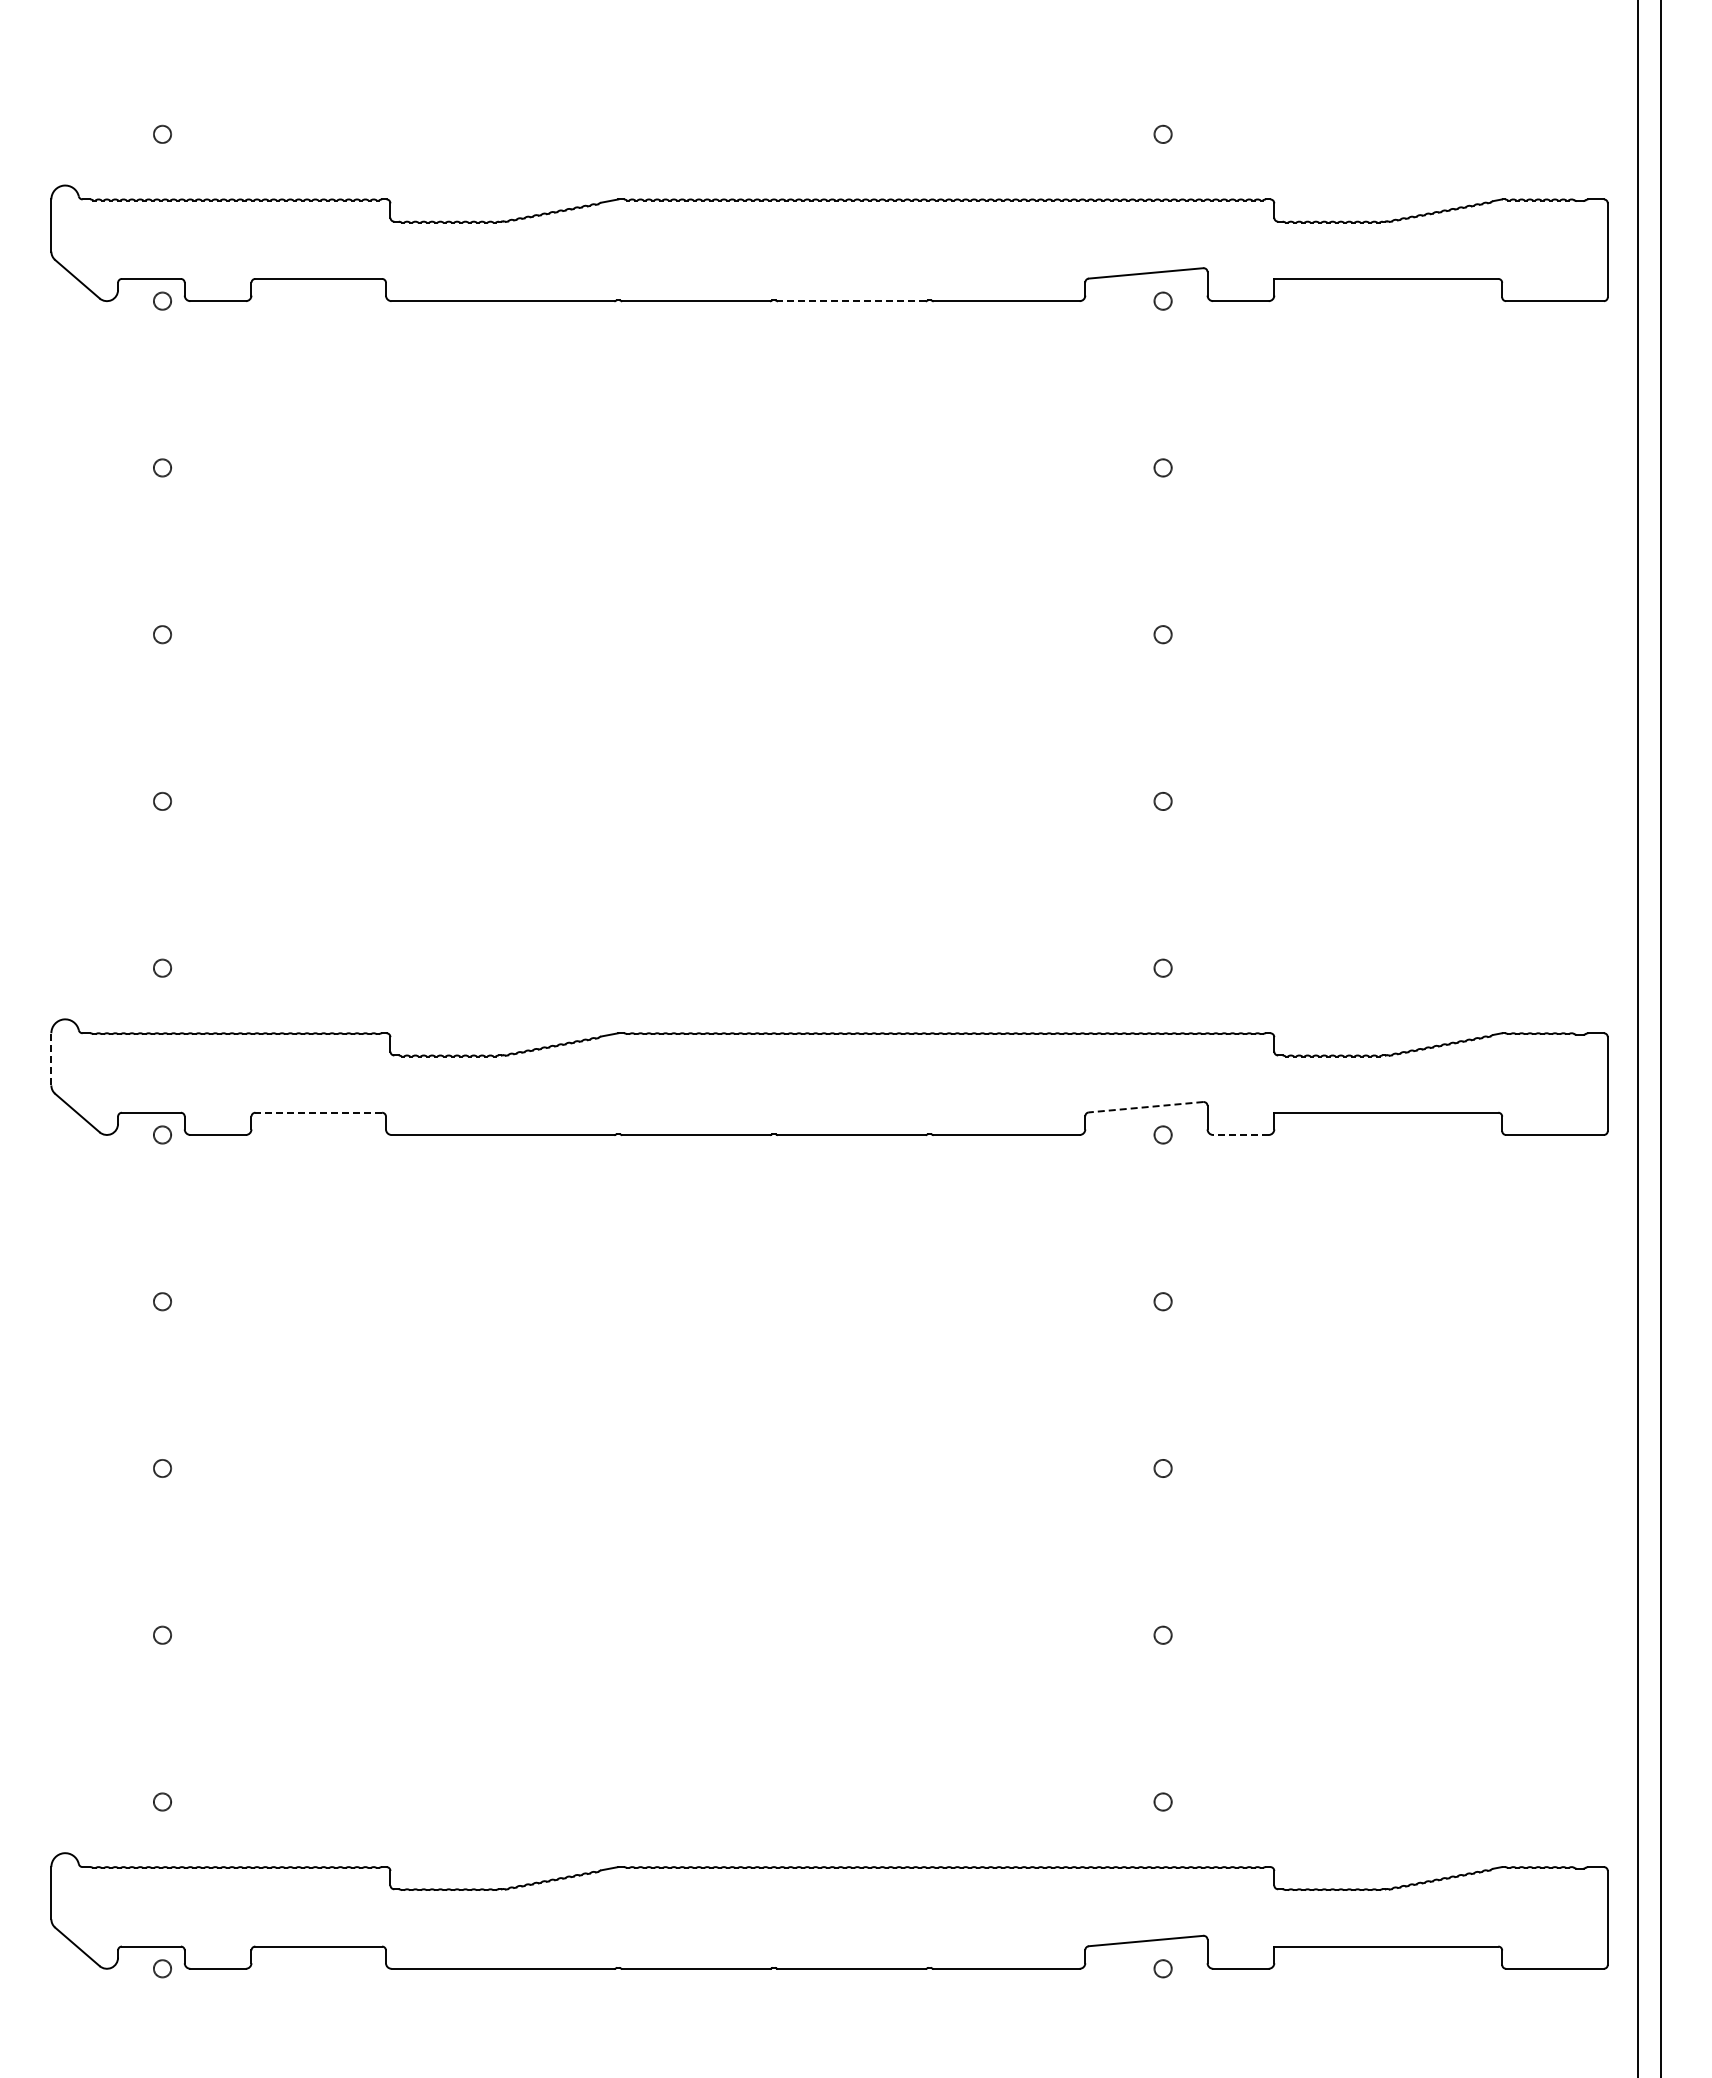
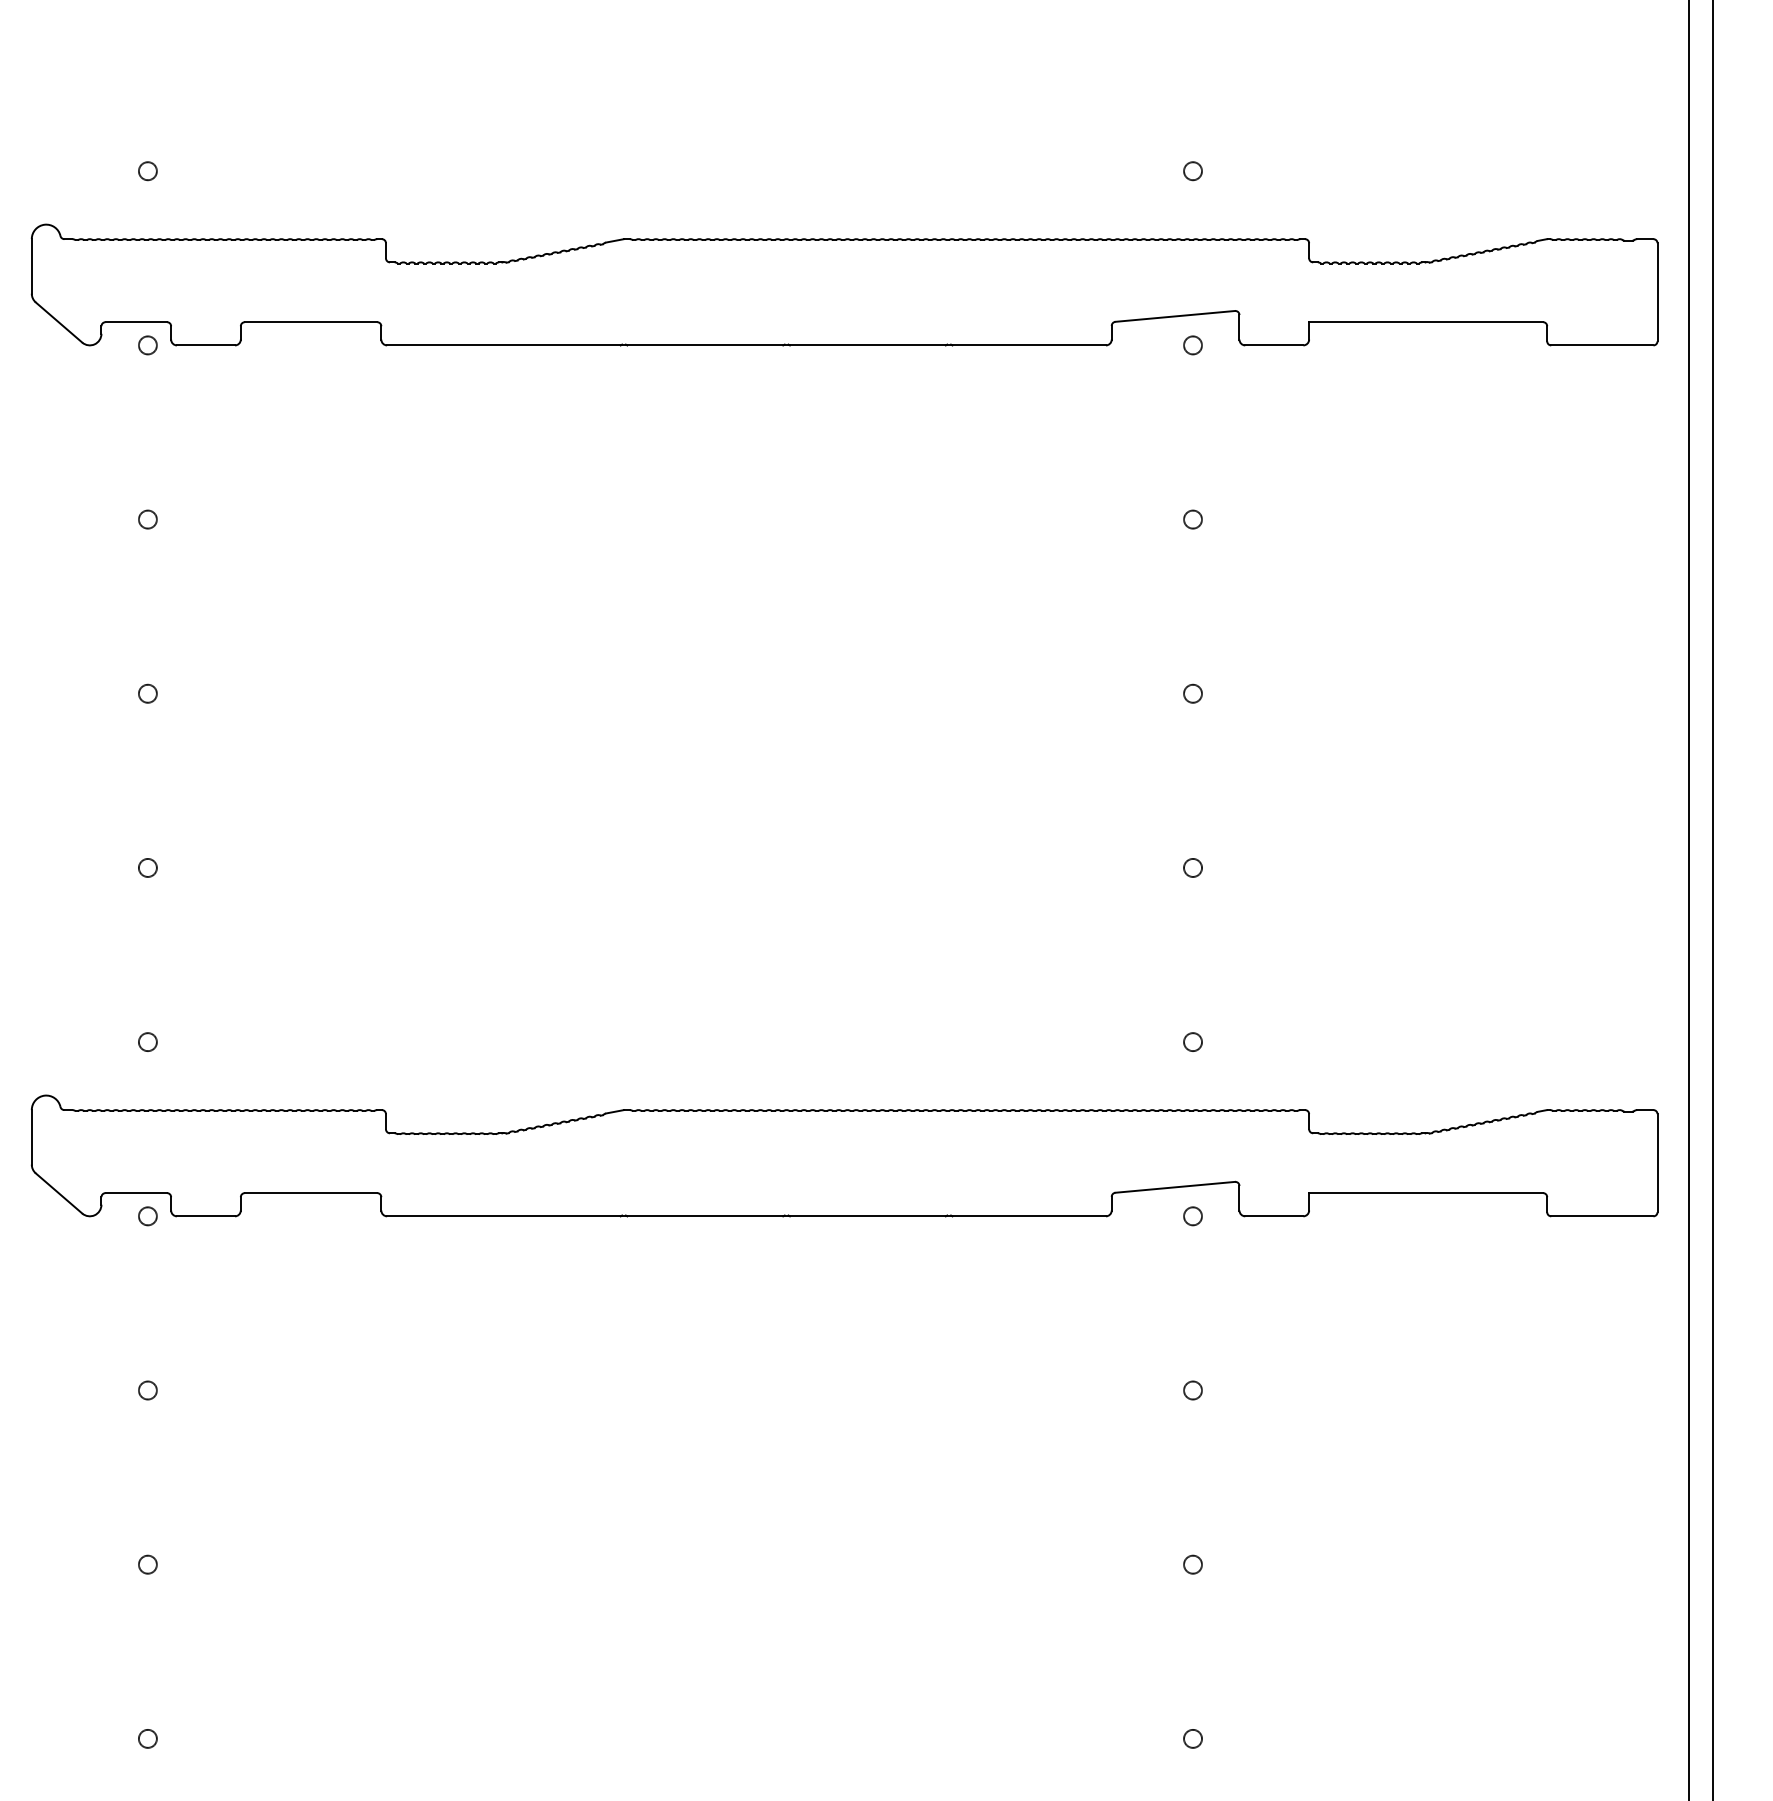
line: (851, 301) -> (867, 345), dashed -> solid
line: (51, 1058) -> (31, 1136), dashed -> solid
line: (1145, 1107) -> (1174, 1187), dashed -> solid
line: (318, 1112) -> (310, 1192), dashed -> solid
line: (1240, 1134) -> (1273, 1215), dashed -> solid

